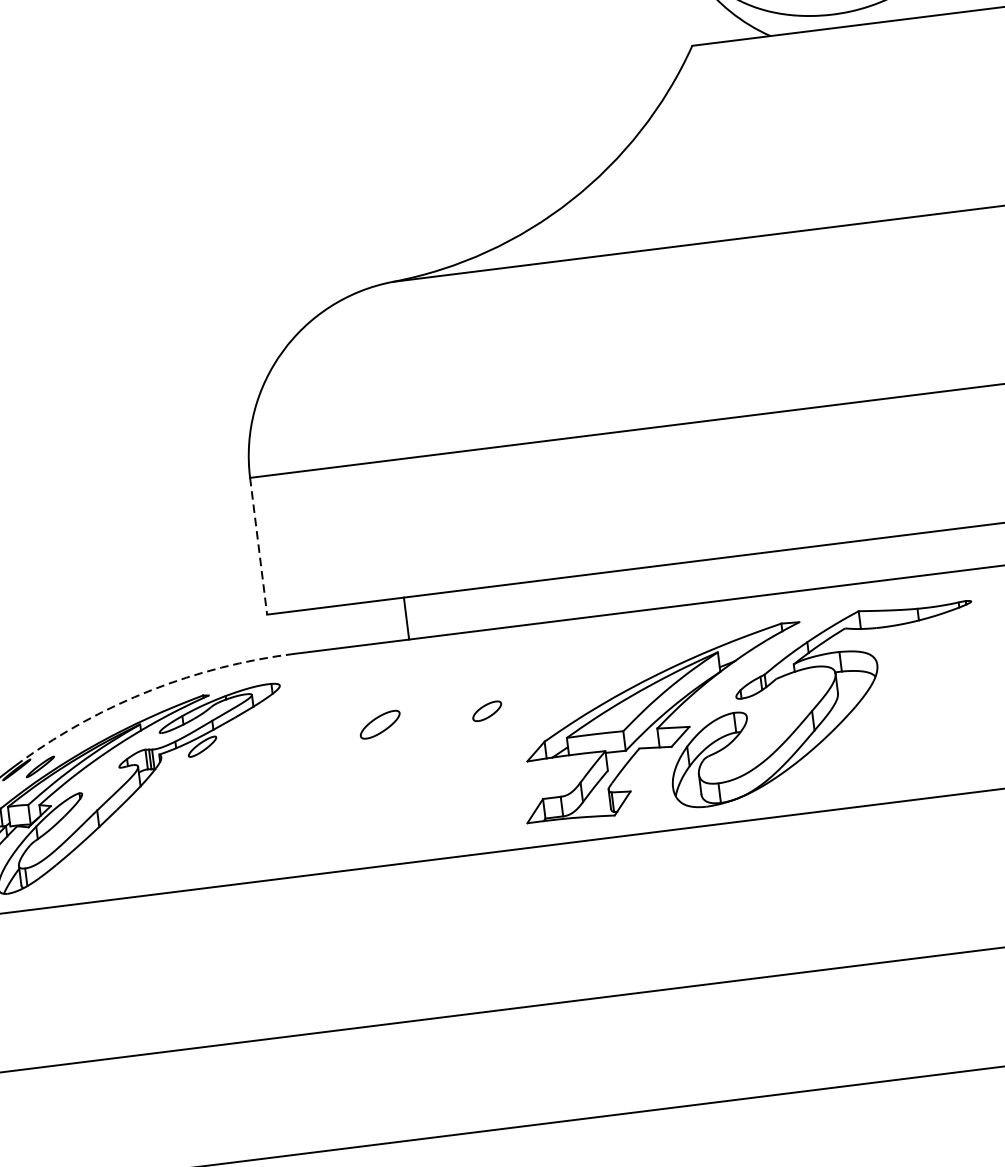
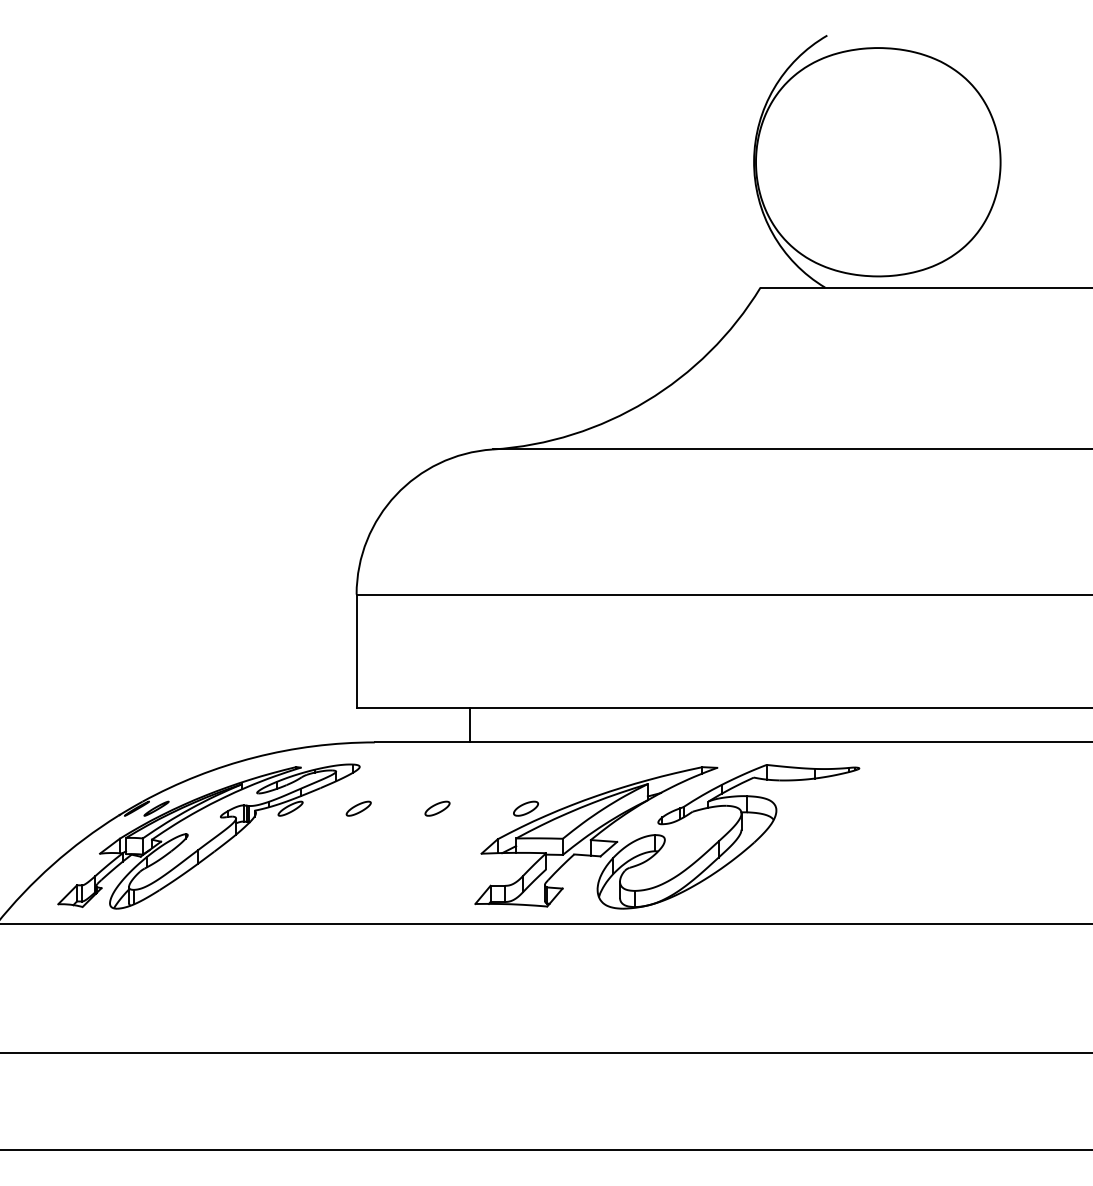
line: (258, 546) -> (356, 651), dashed -> solid
arc: (151, 690) -> (254, 757), dashed -> solid
part: (749, 712) -> (667, 836), moved
part: (380, 724) -> (437, 808), size x0.71
part: (284, 736) -> (358, 808), added

